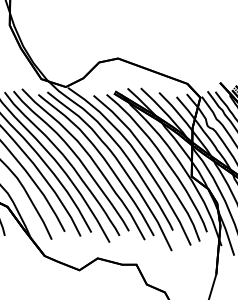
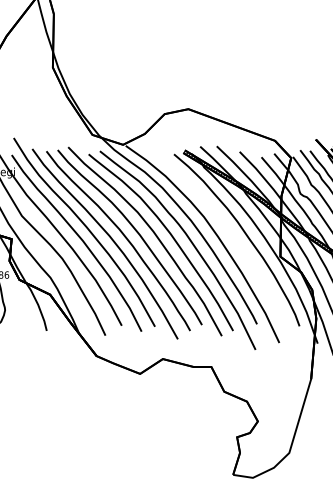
curve: (154, 163) -> (233, 240), removed

